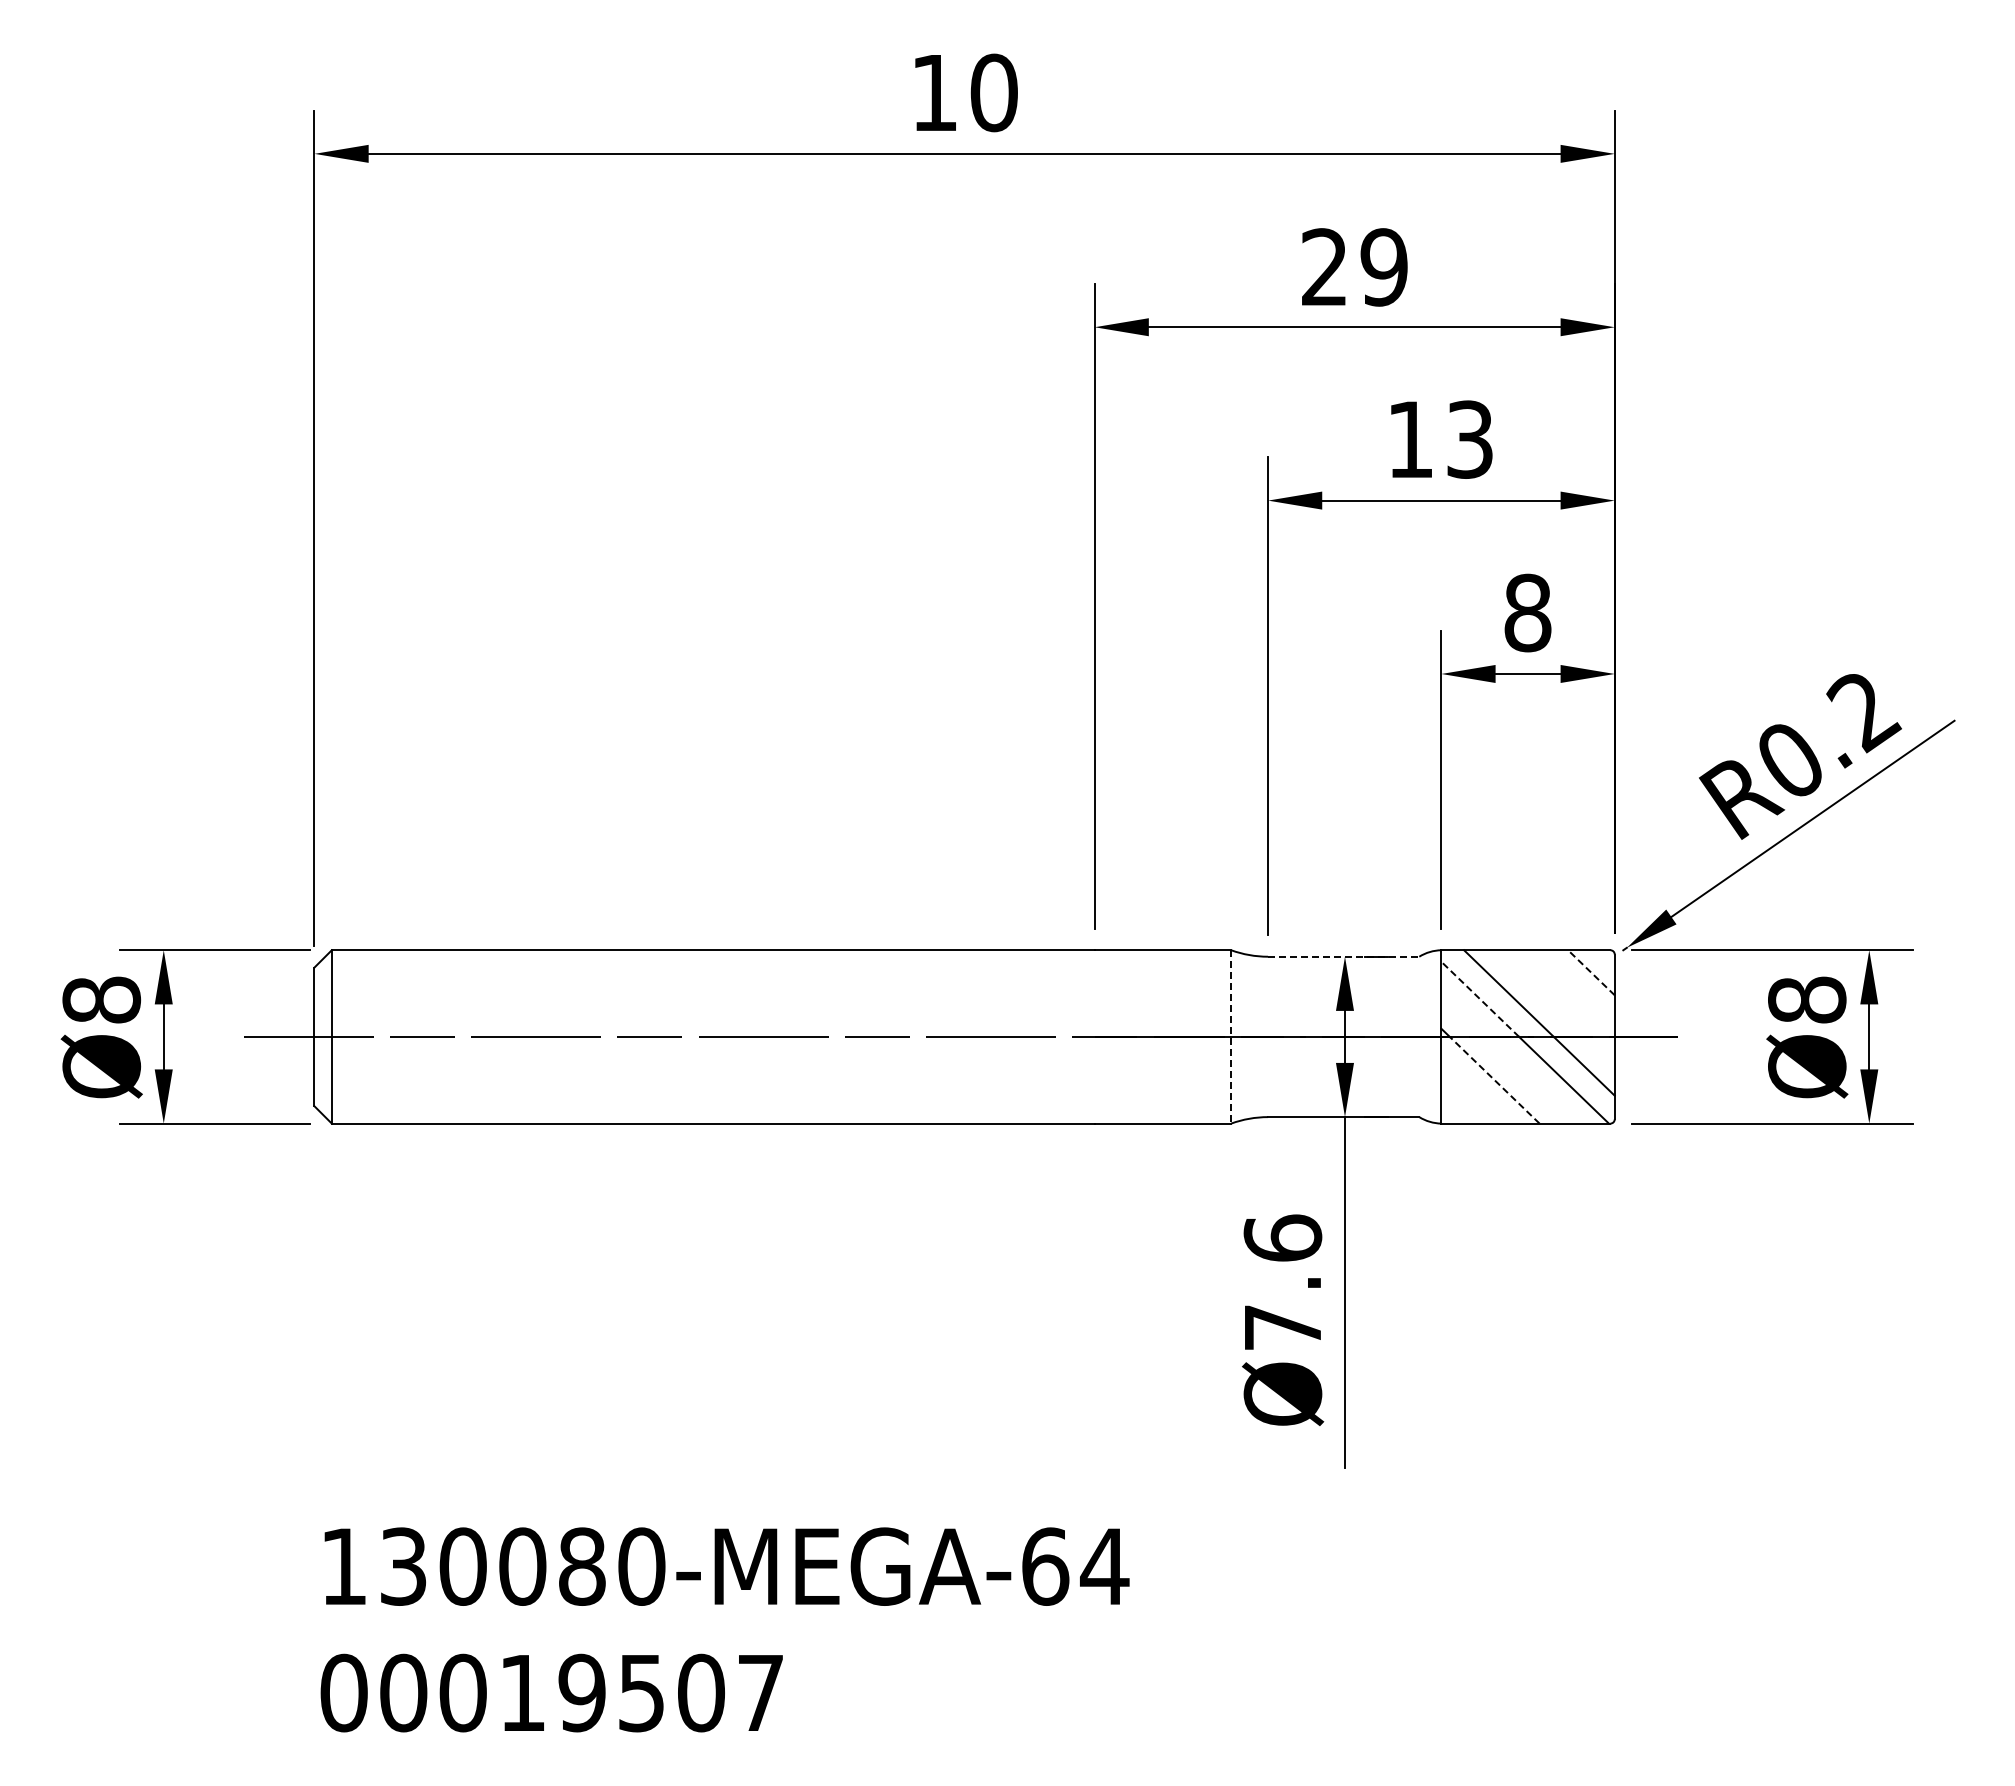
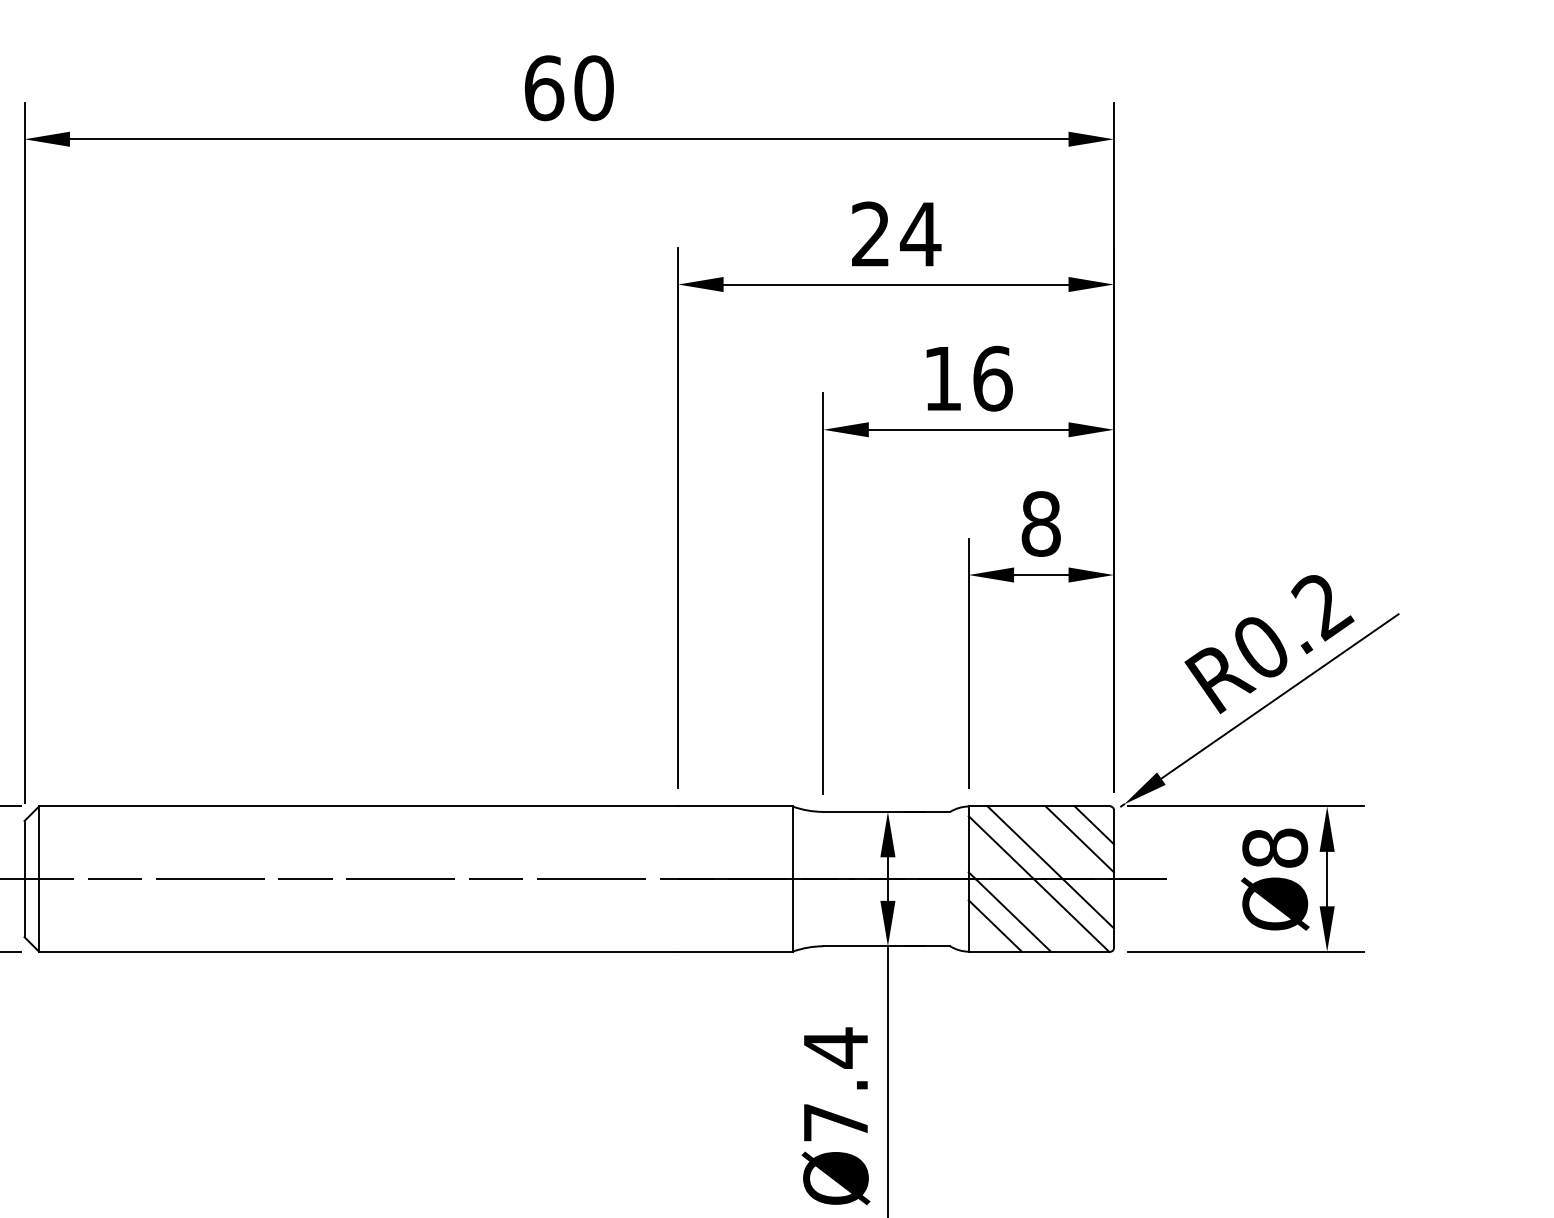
text: (934, 92) -> (544, 87), 10 -> 60
text: (1383, 267) -> (920, 234), 29 -> 24
text: (1470, 439) -> (993, 378), 13 -> 16
line: (1343, 956) -> (886, 811), dashed -> solid
line: (1591, 972) -> (1094, 825), dashed -> solid
line: (1573, 989) -> (1079, 839), added
line: (1479, 999) -> (1000, 847), dashed -> solid
line: (1231, 1036) -> (792, 878), dashed -> solid
line: (1494, 1079) -> (1013, 914), dashed -> solid
line: (1472, 1092) -> (994, 925), added
text: (1282, 1238) -> (835, 1047), Ø7.6 -> Ø7.4

